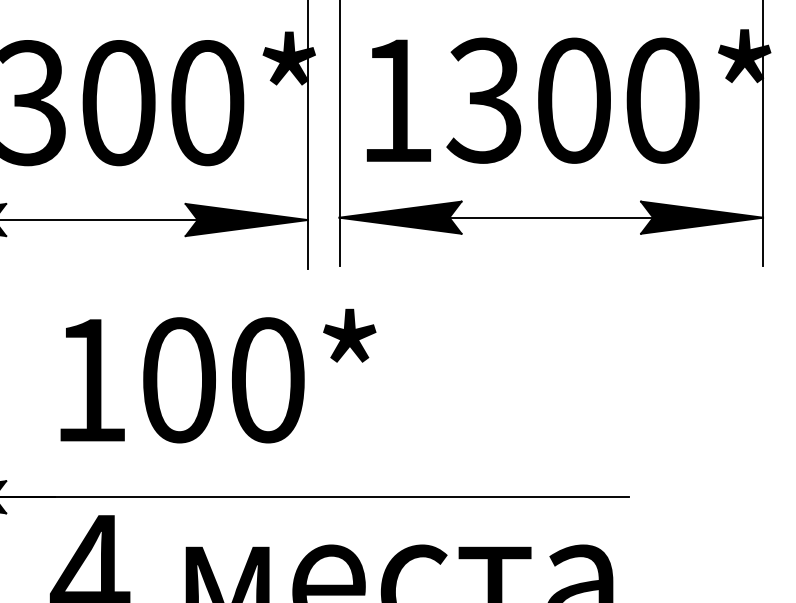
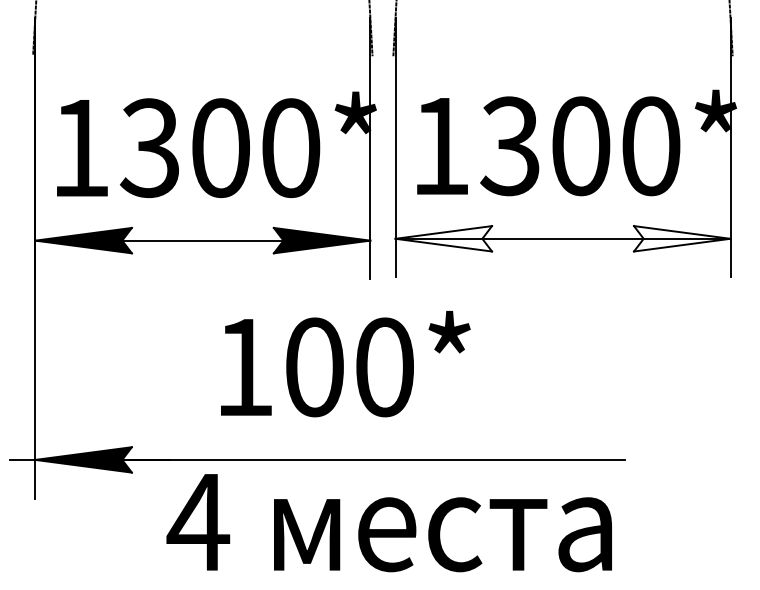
fill: (400, 217) -> (443, 238), removed
fill: (702, 217) -> (682, 238), removed
text: (218, 376) -> (345, 364), moved

